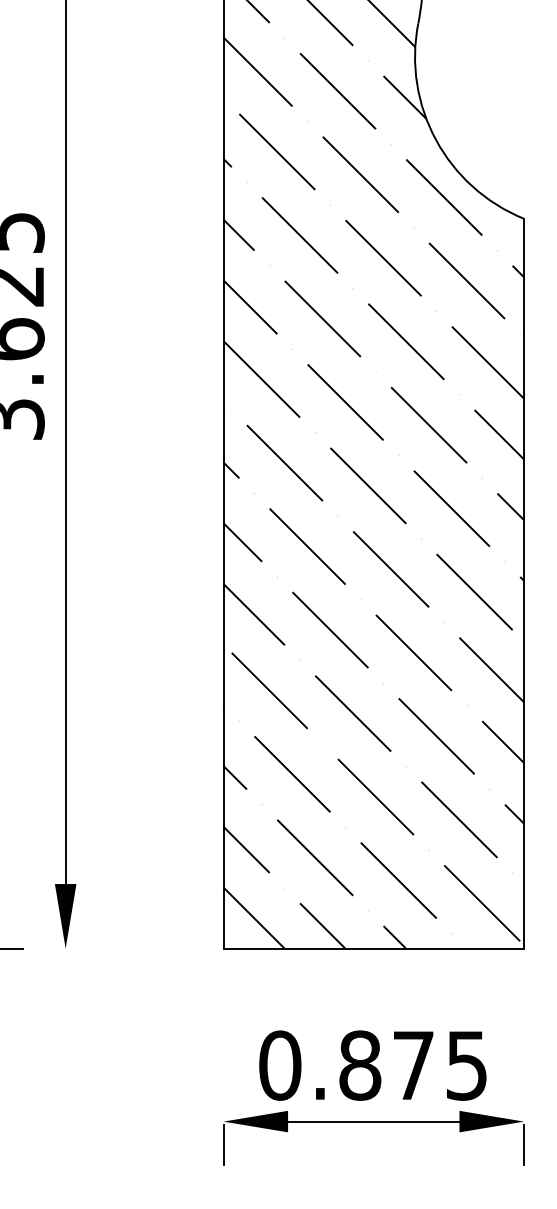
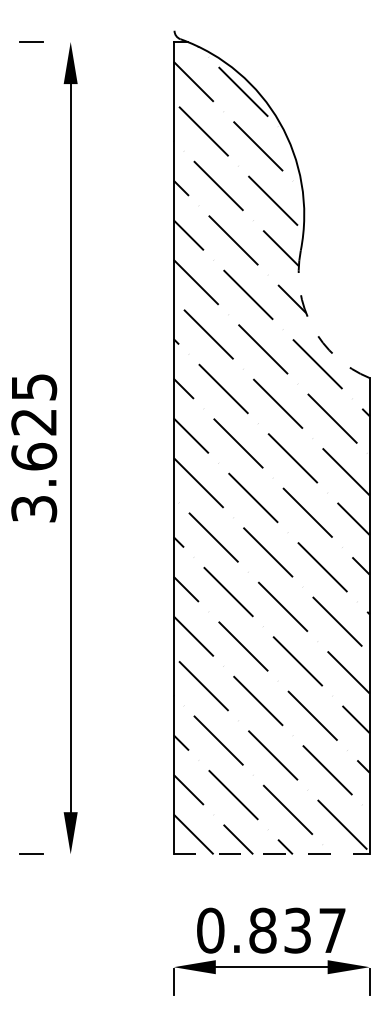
arc: (436, 139) -> (312, 326), solid -> dashed
line: (374, 948) -> (272, 854), solid -> dashed
text: (439, 1065) -> (314, 930), 0.875 -> 0.837

